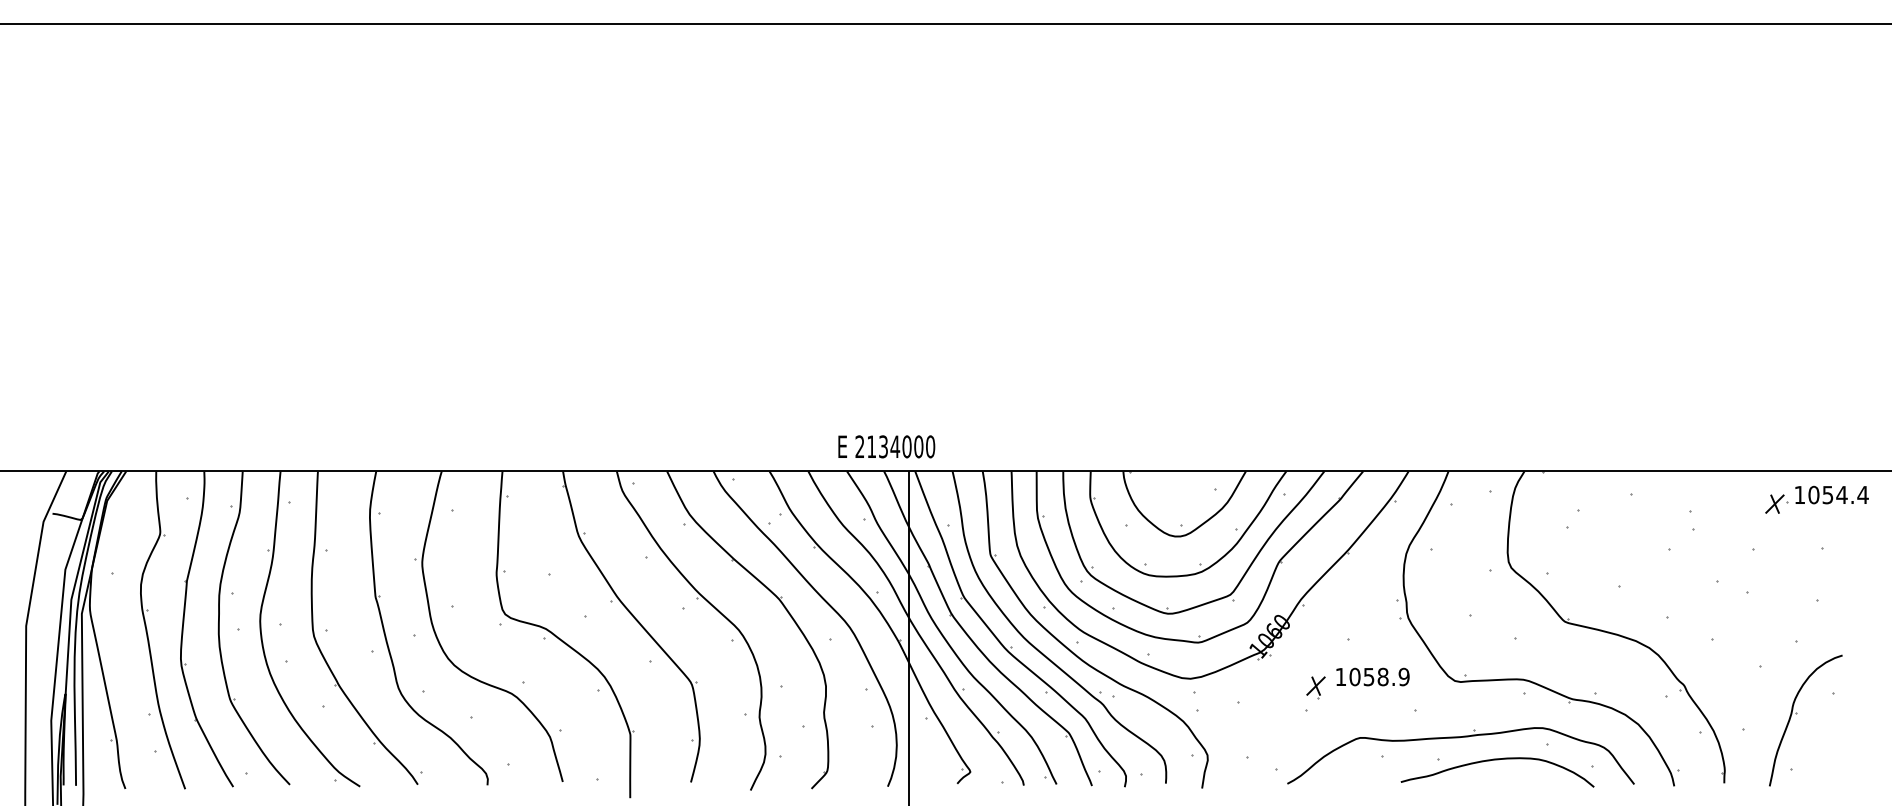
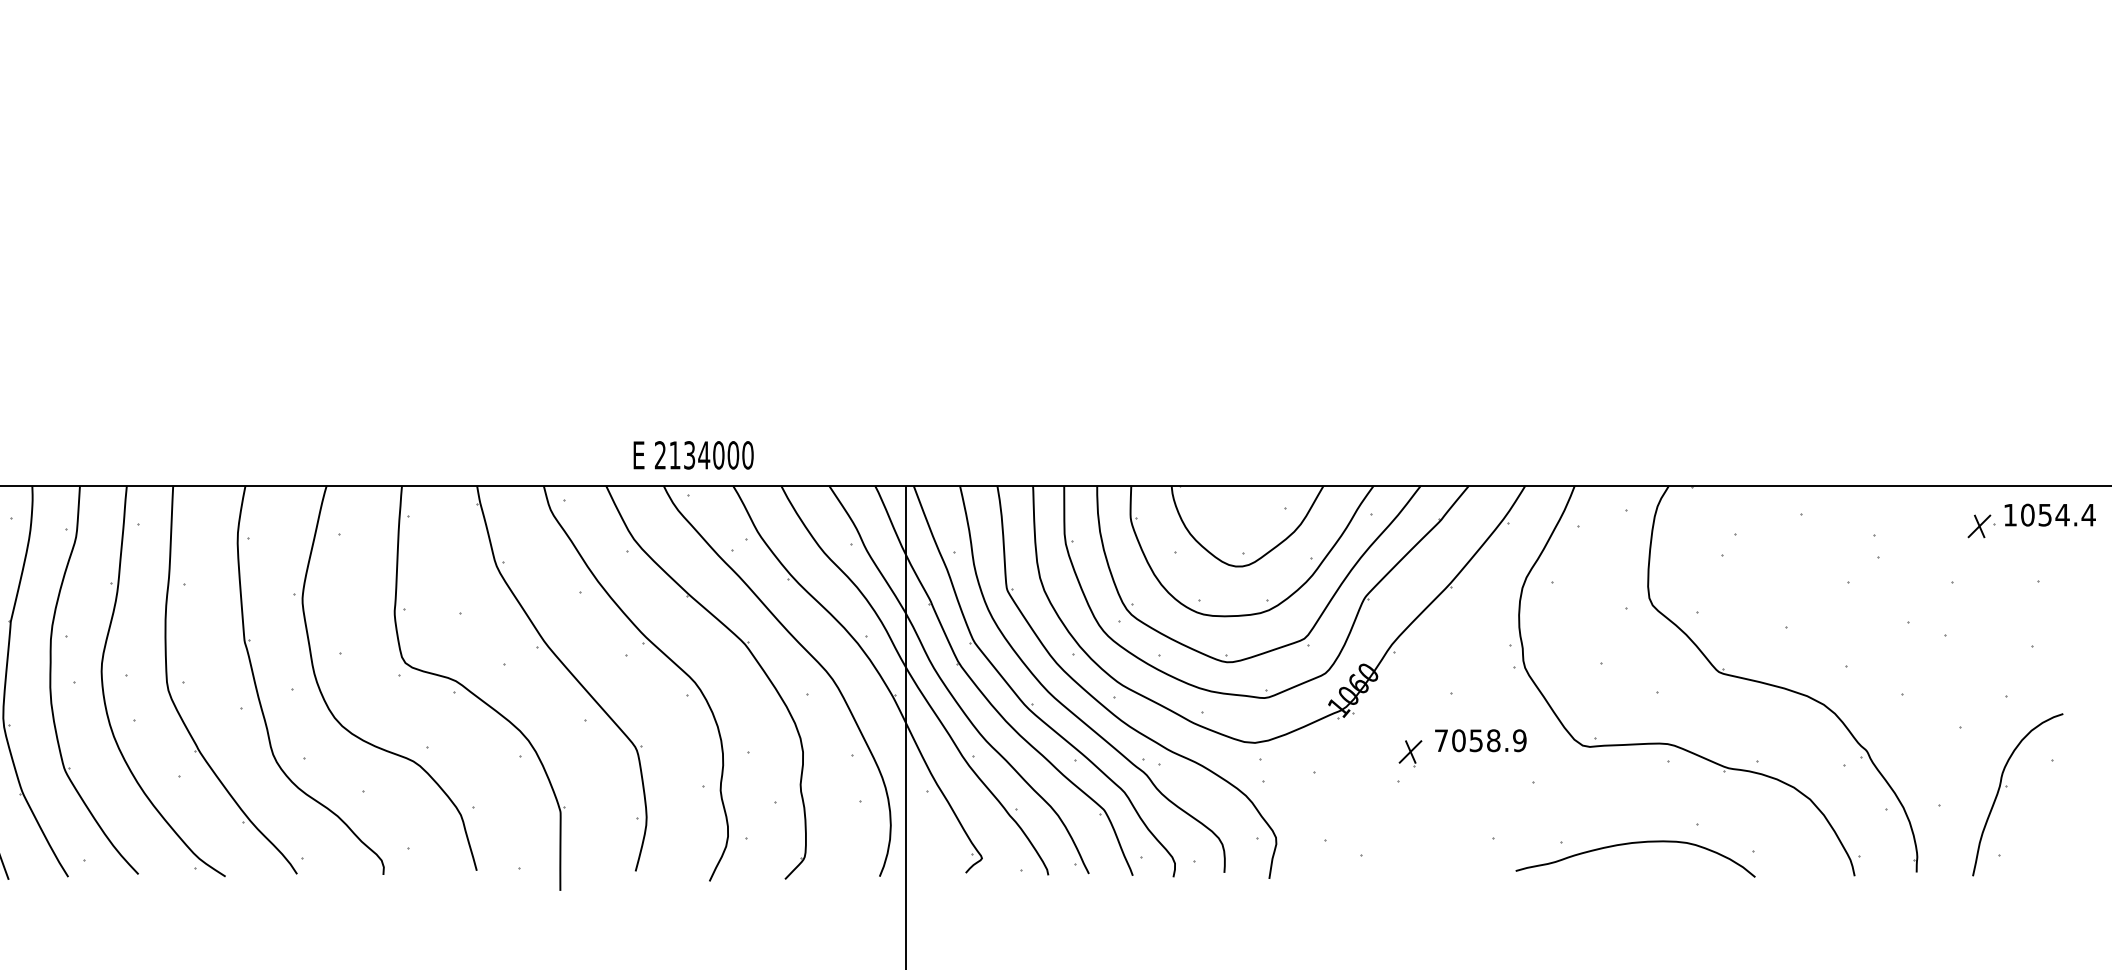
text: (886, 446) -> (693, 454), moved
text: (1340, 676) -> (1440, 740), 1058.9 -> 7058.9
part: (1459, 738) -> (1588, 816), removed

